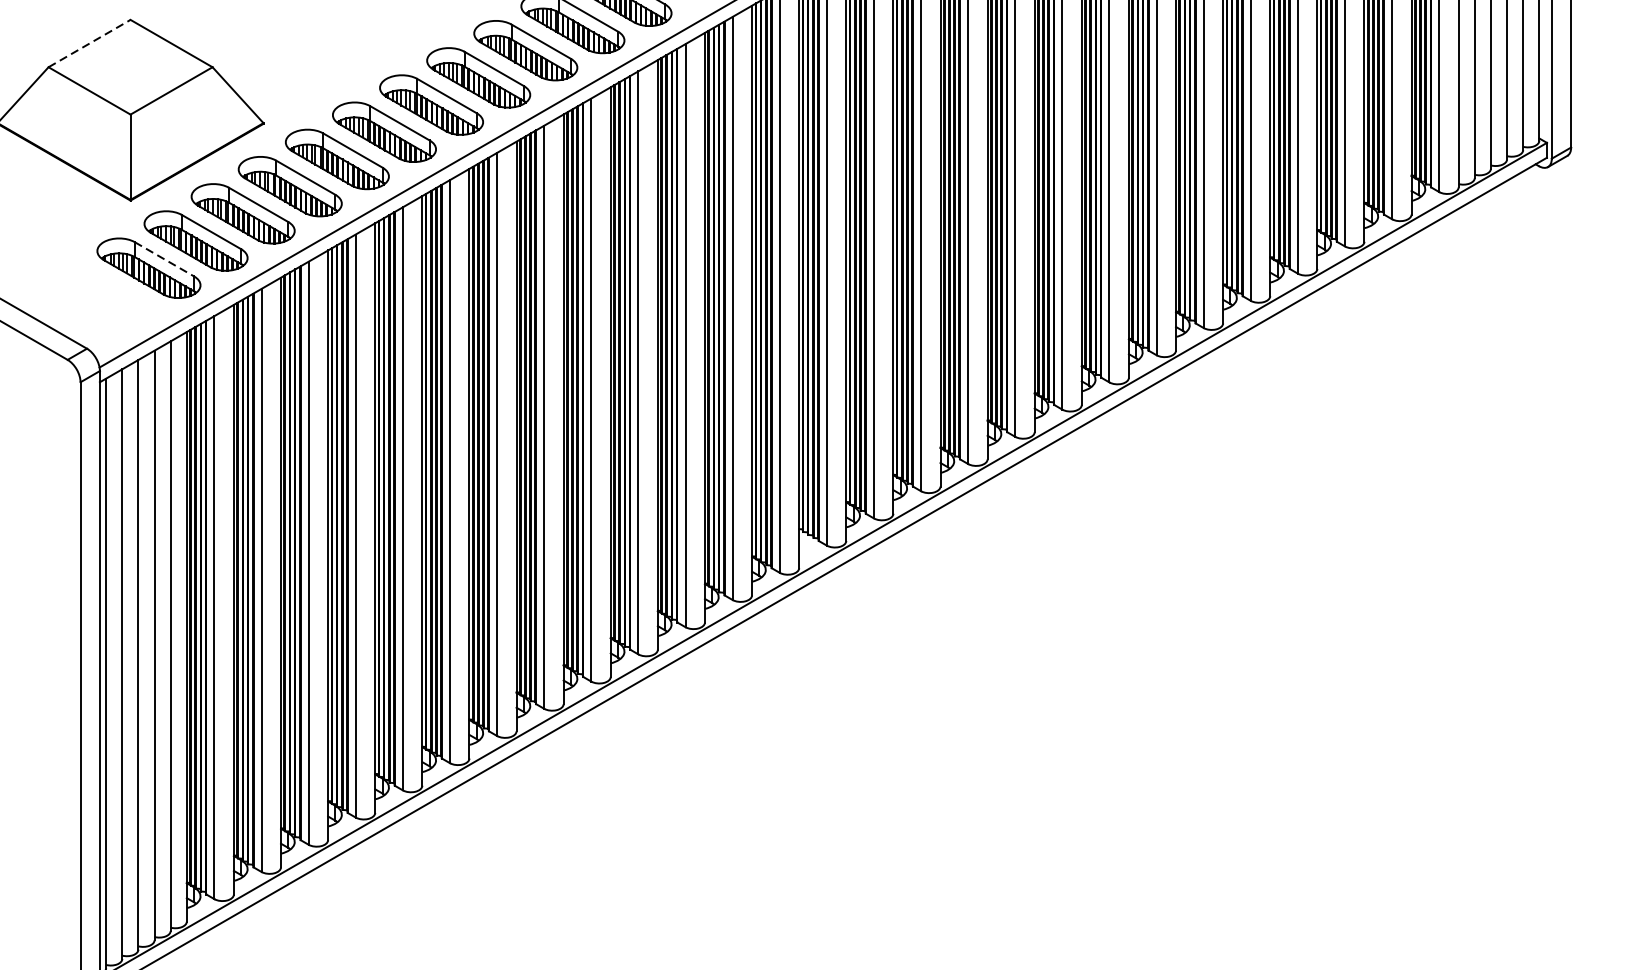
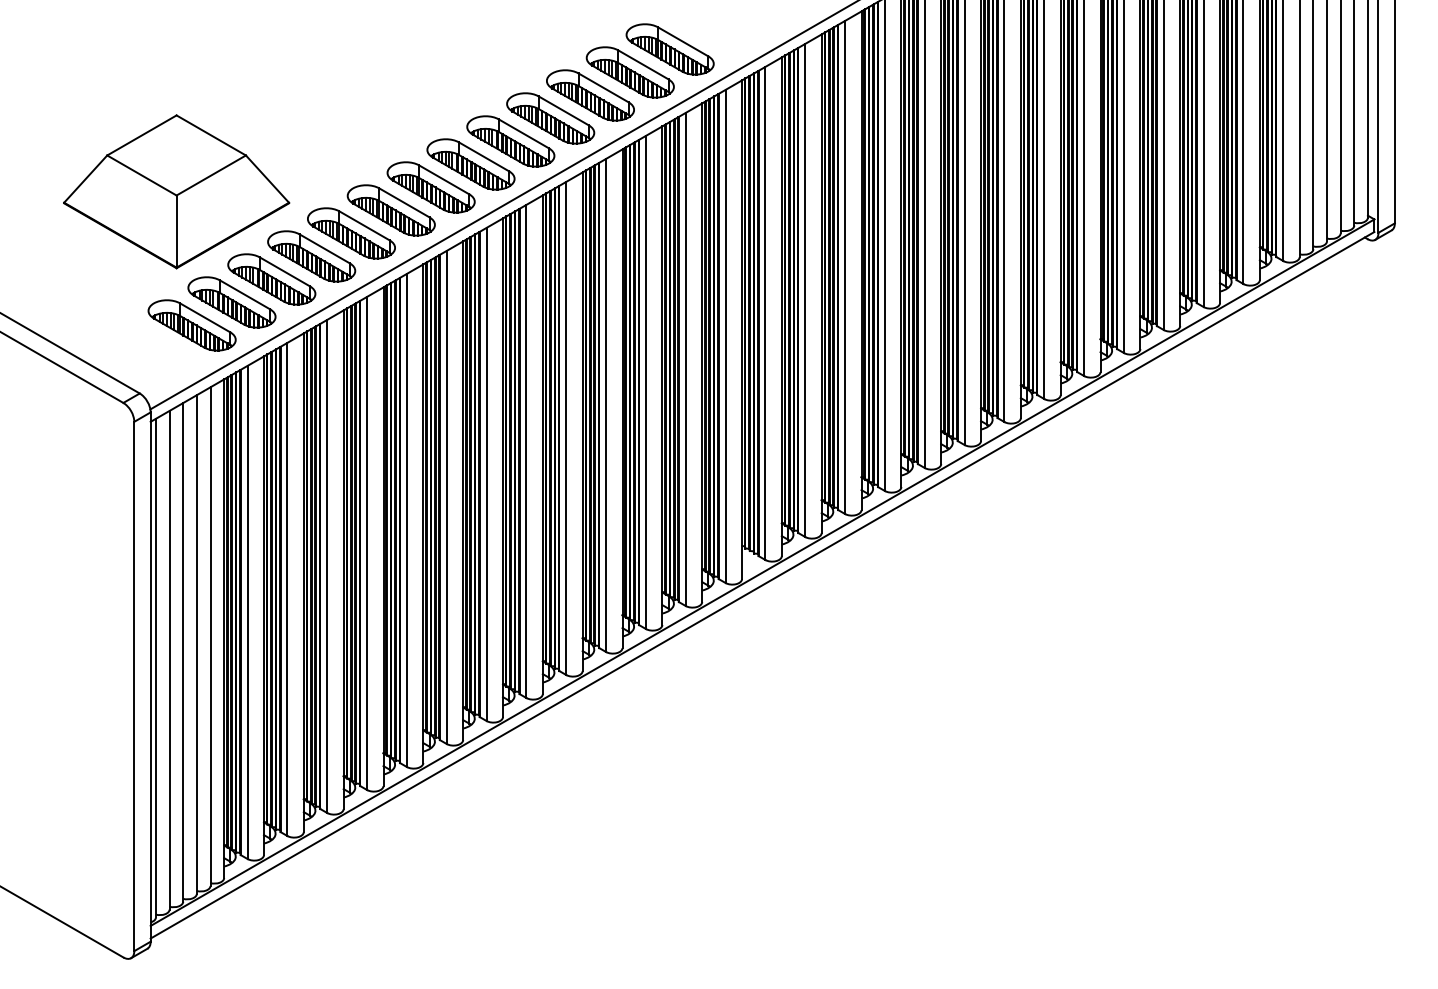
line: (90, 43) -> (142, 135), dashed -> solid
line: (164, 258) -> (205, 317), dashed -> solid

